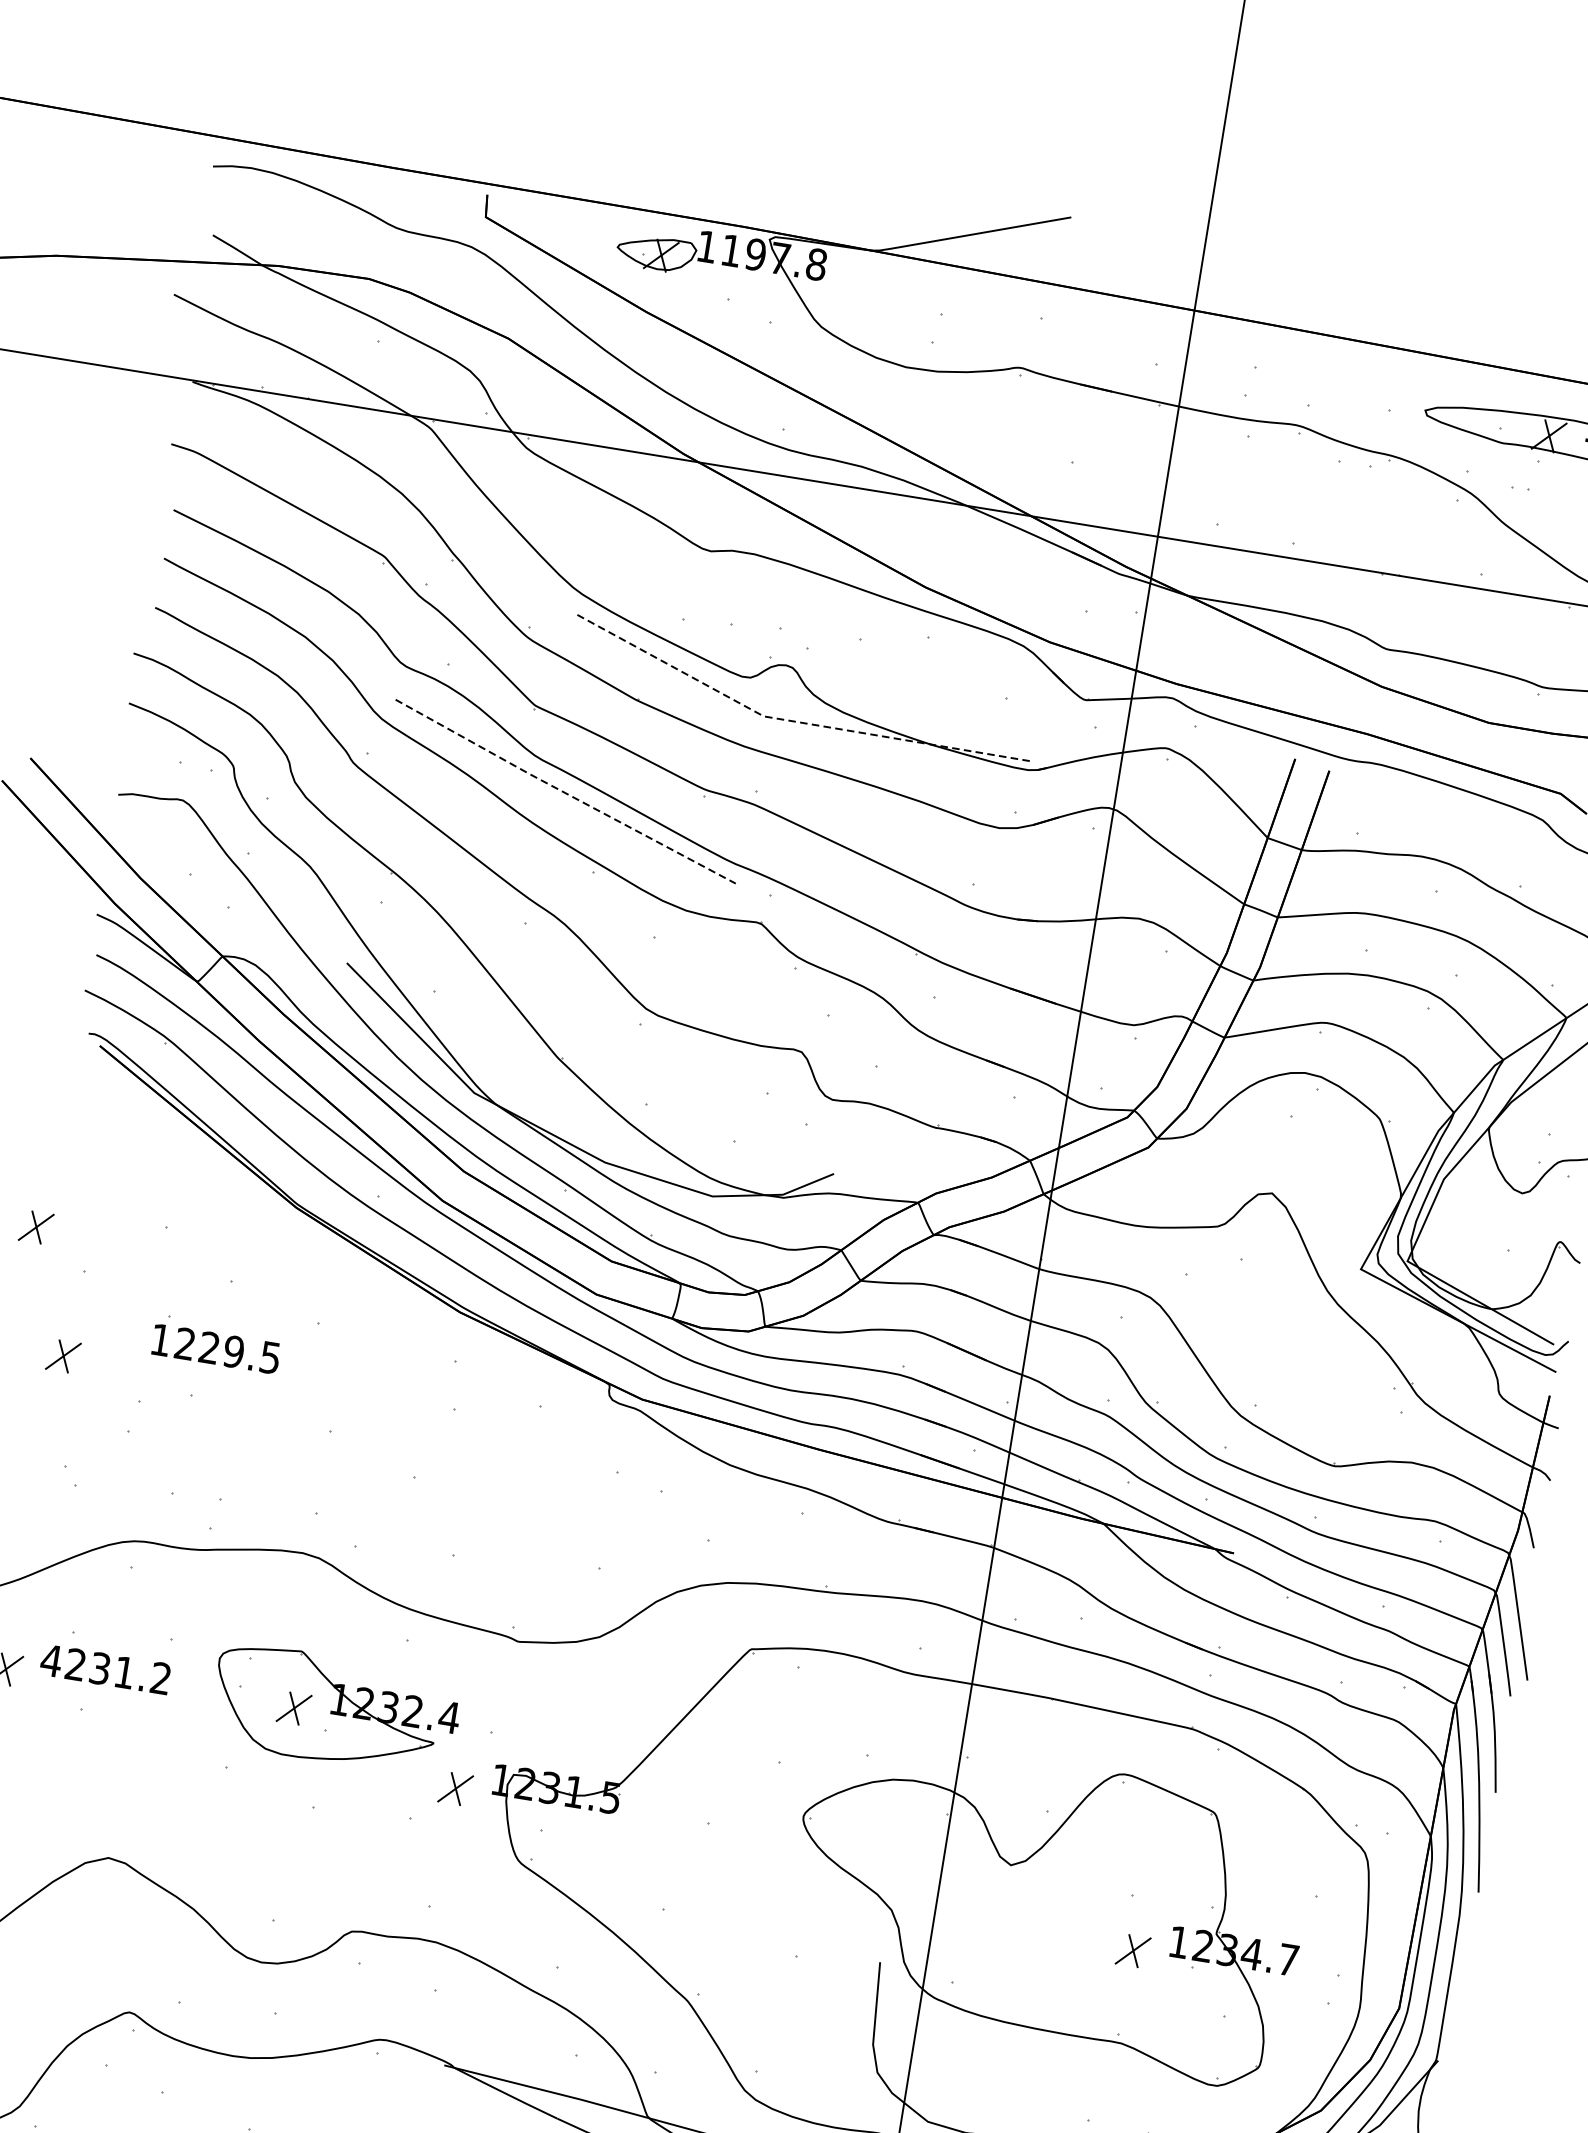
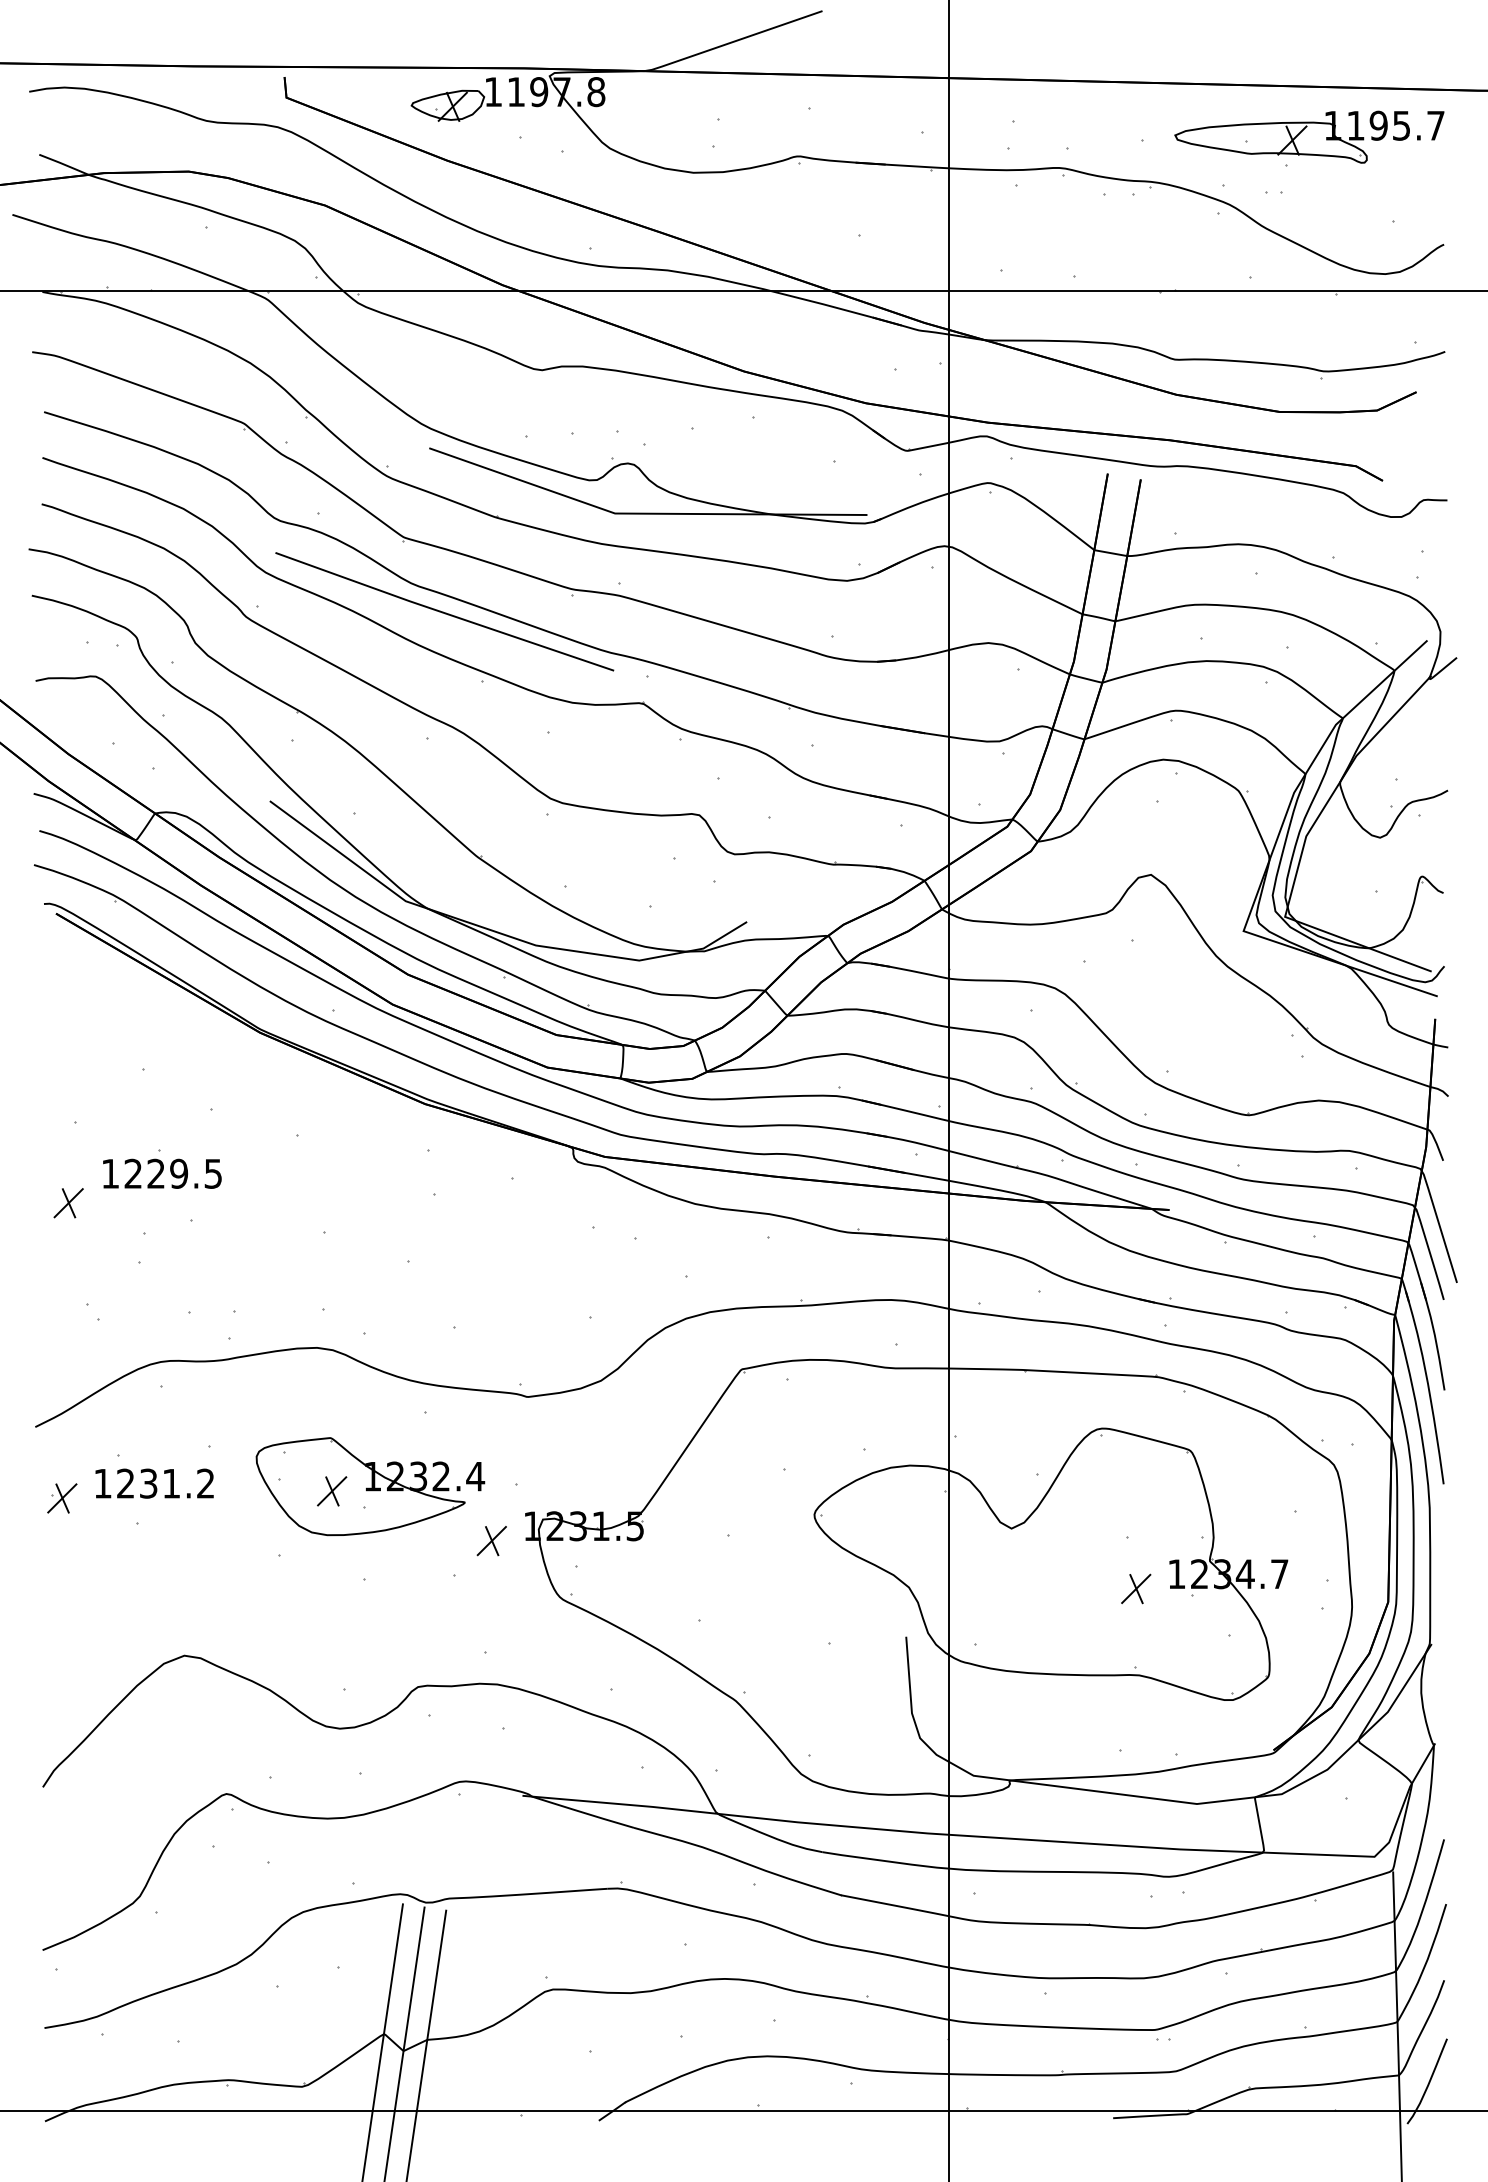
line: (794, 721) -> (643, 513), dashed -> solid
line: (564, 792) -> (443, 612), dashed -> solid
part: (35, 1227) -> (24, 1089), removed
text: (216, 1348) -> (162, 1173), moved
text: (51, 1660) -> (102, 1483), 4231.2 -> 1231.2

